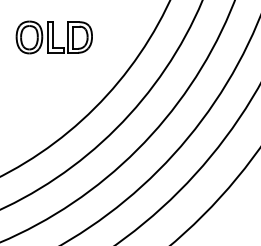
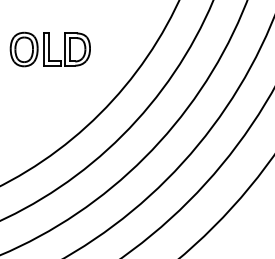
part: (53, 37) -> (49, 49), moved

